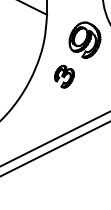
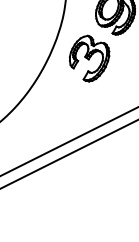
part: (64, 76) -> (89, 58), size x1.67

